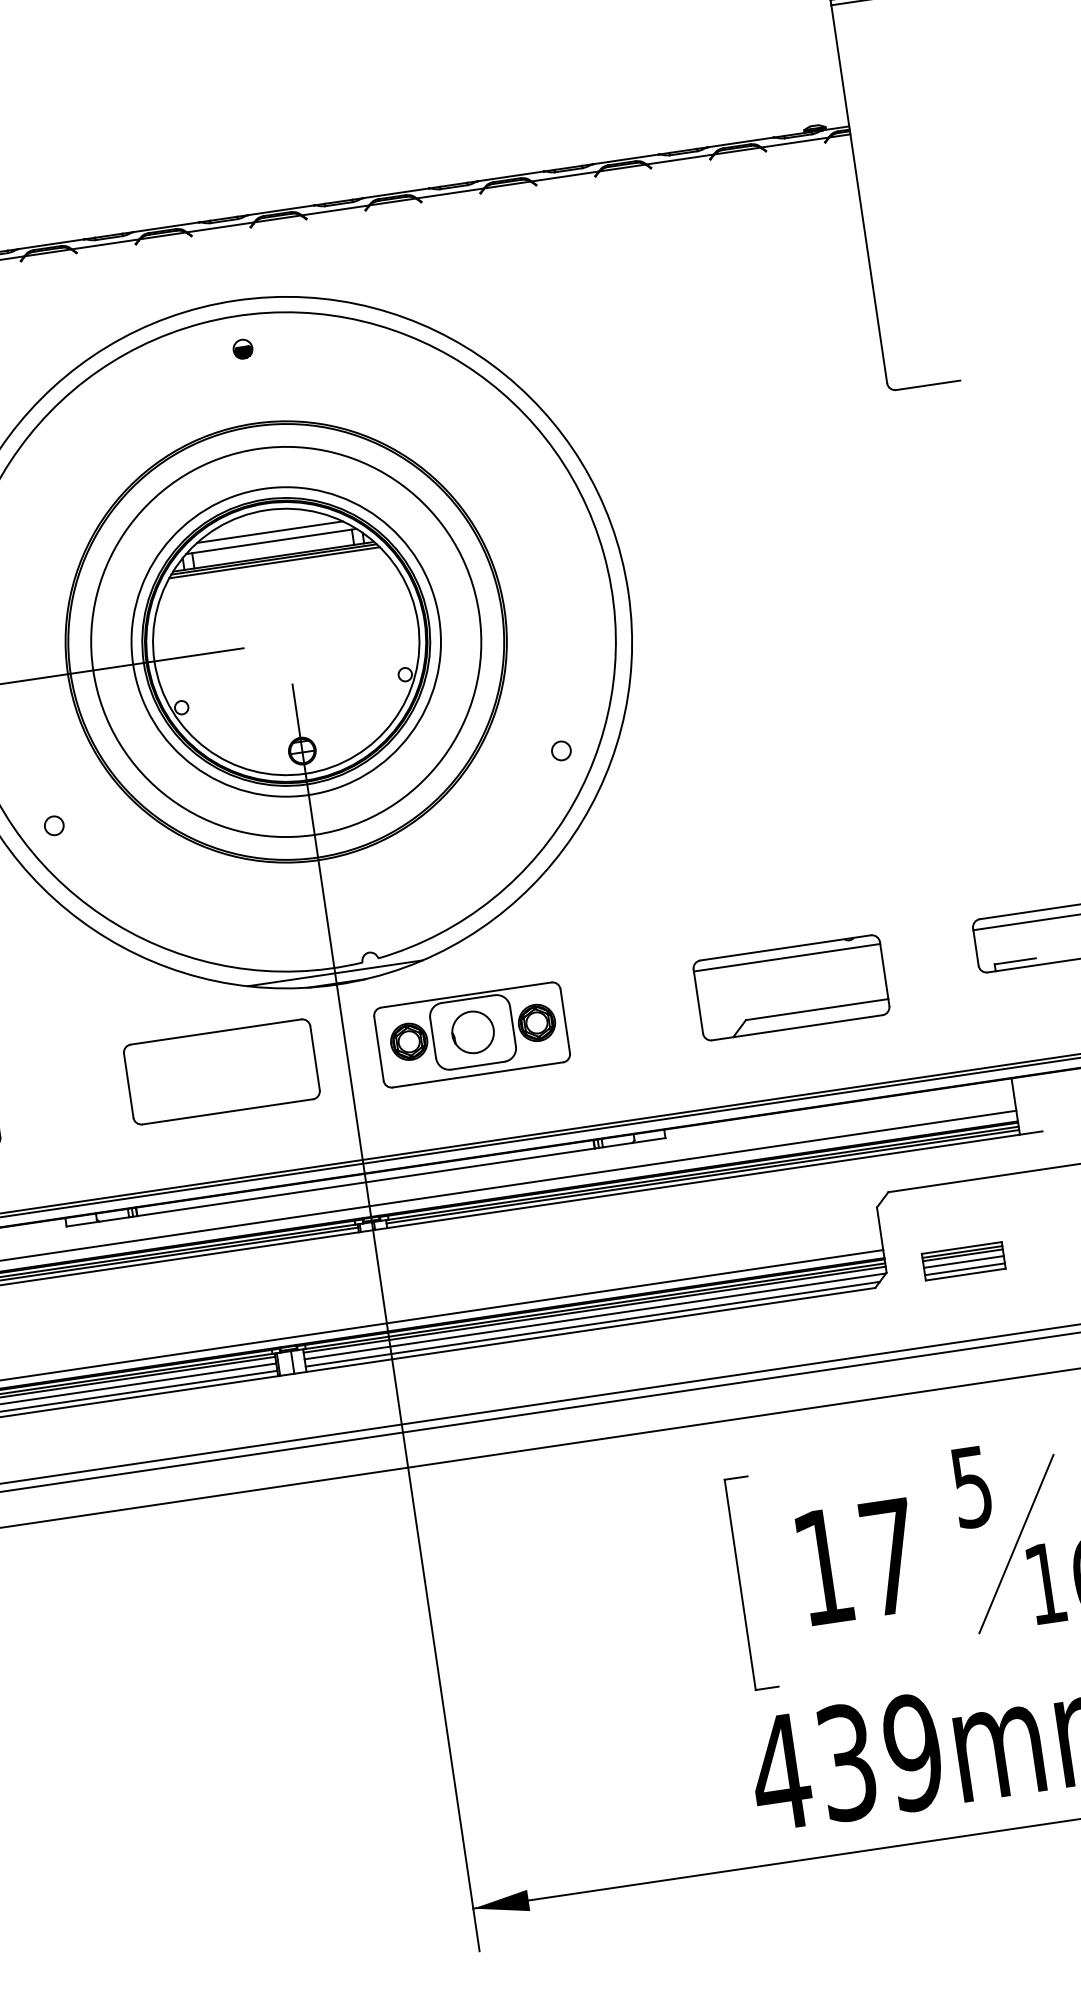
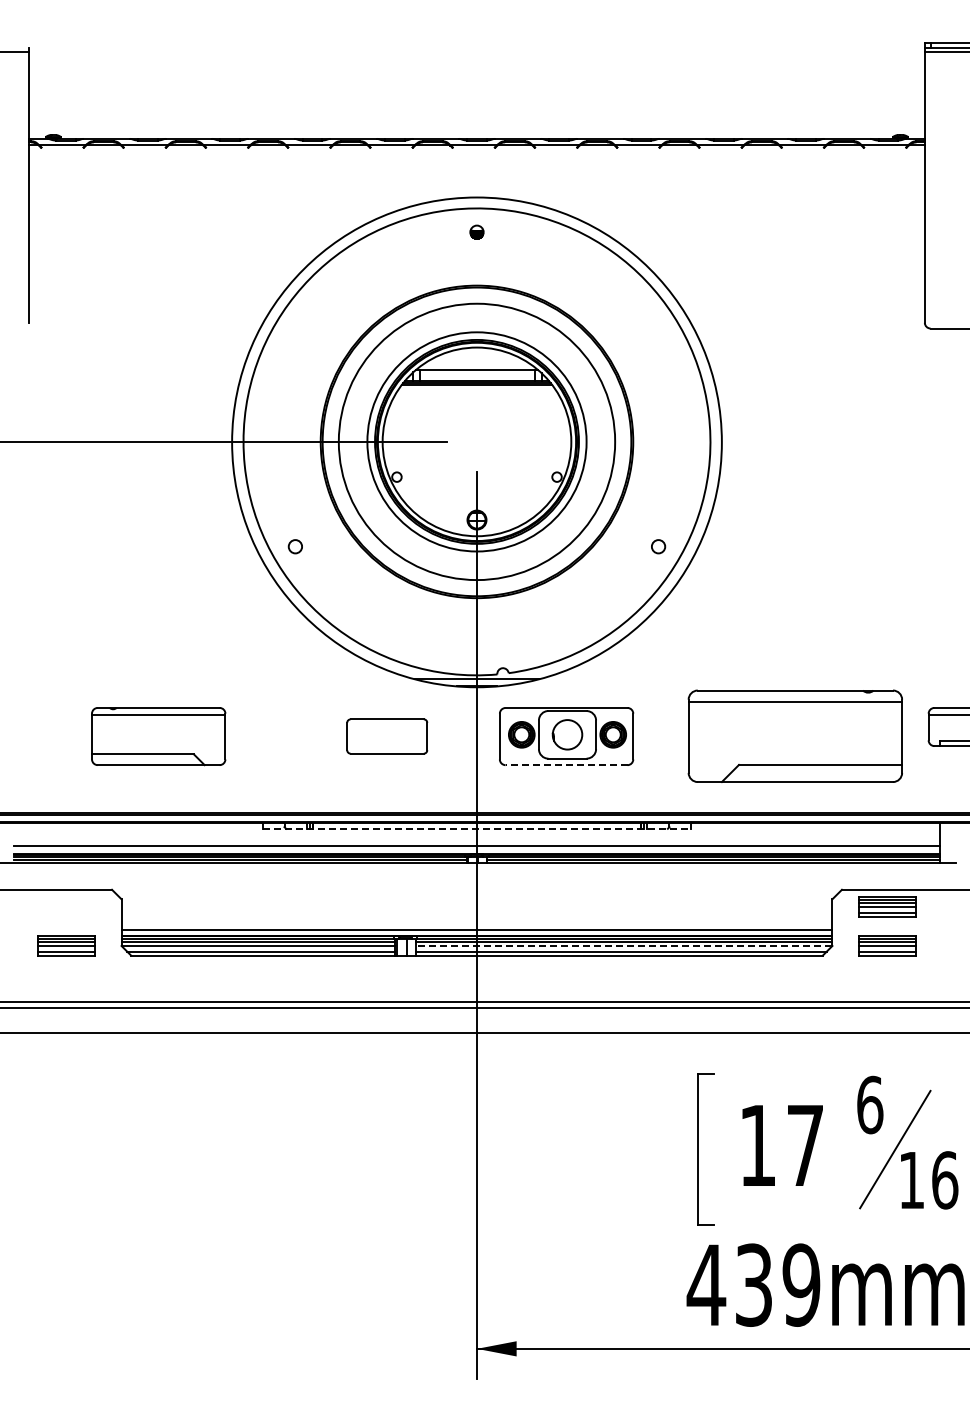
line: (269, 532) -> (476, 363), removed
part: (790, 987) -> (794, 736), size x1.6
part: (220, 1072) -> (386, 736), size x0.6
line: (477, 1075) -> (566, 765), solid -> dashed
line: (366, 1181) -> (477, 828), solid -> dashed
part: (955, 1206) -> (887, 906), added
line: (594, 1316) -> (623, 946), solid -> dashed
text: (972, 1486) -> (870, 1104), 5 -> 6

